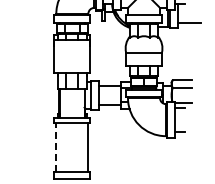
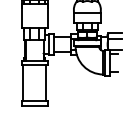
line: (56, 146) -> (23, 82), dashed -> solid

